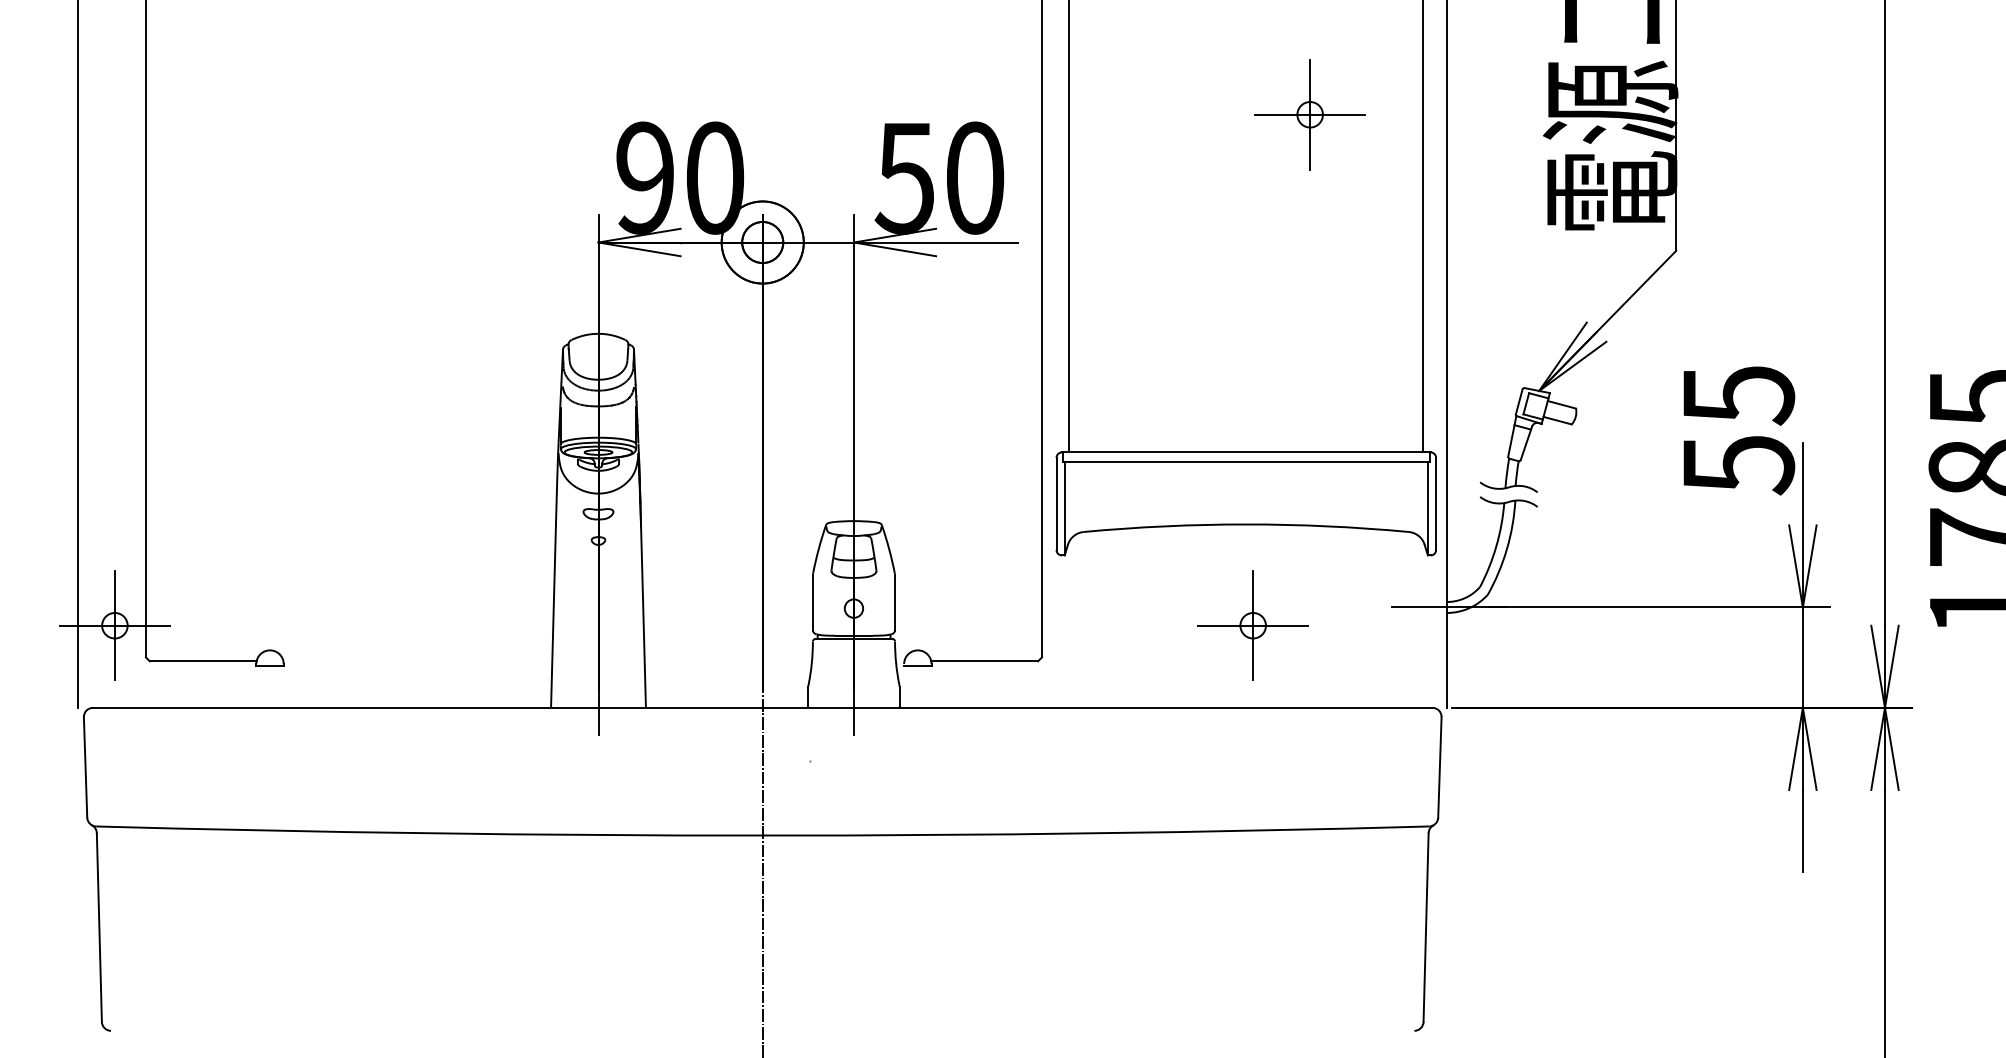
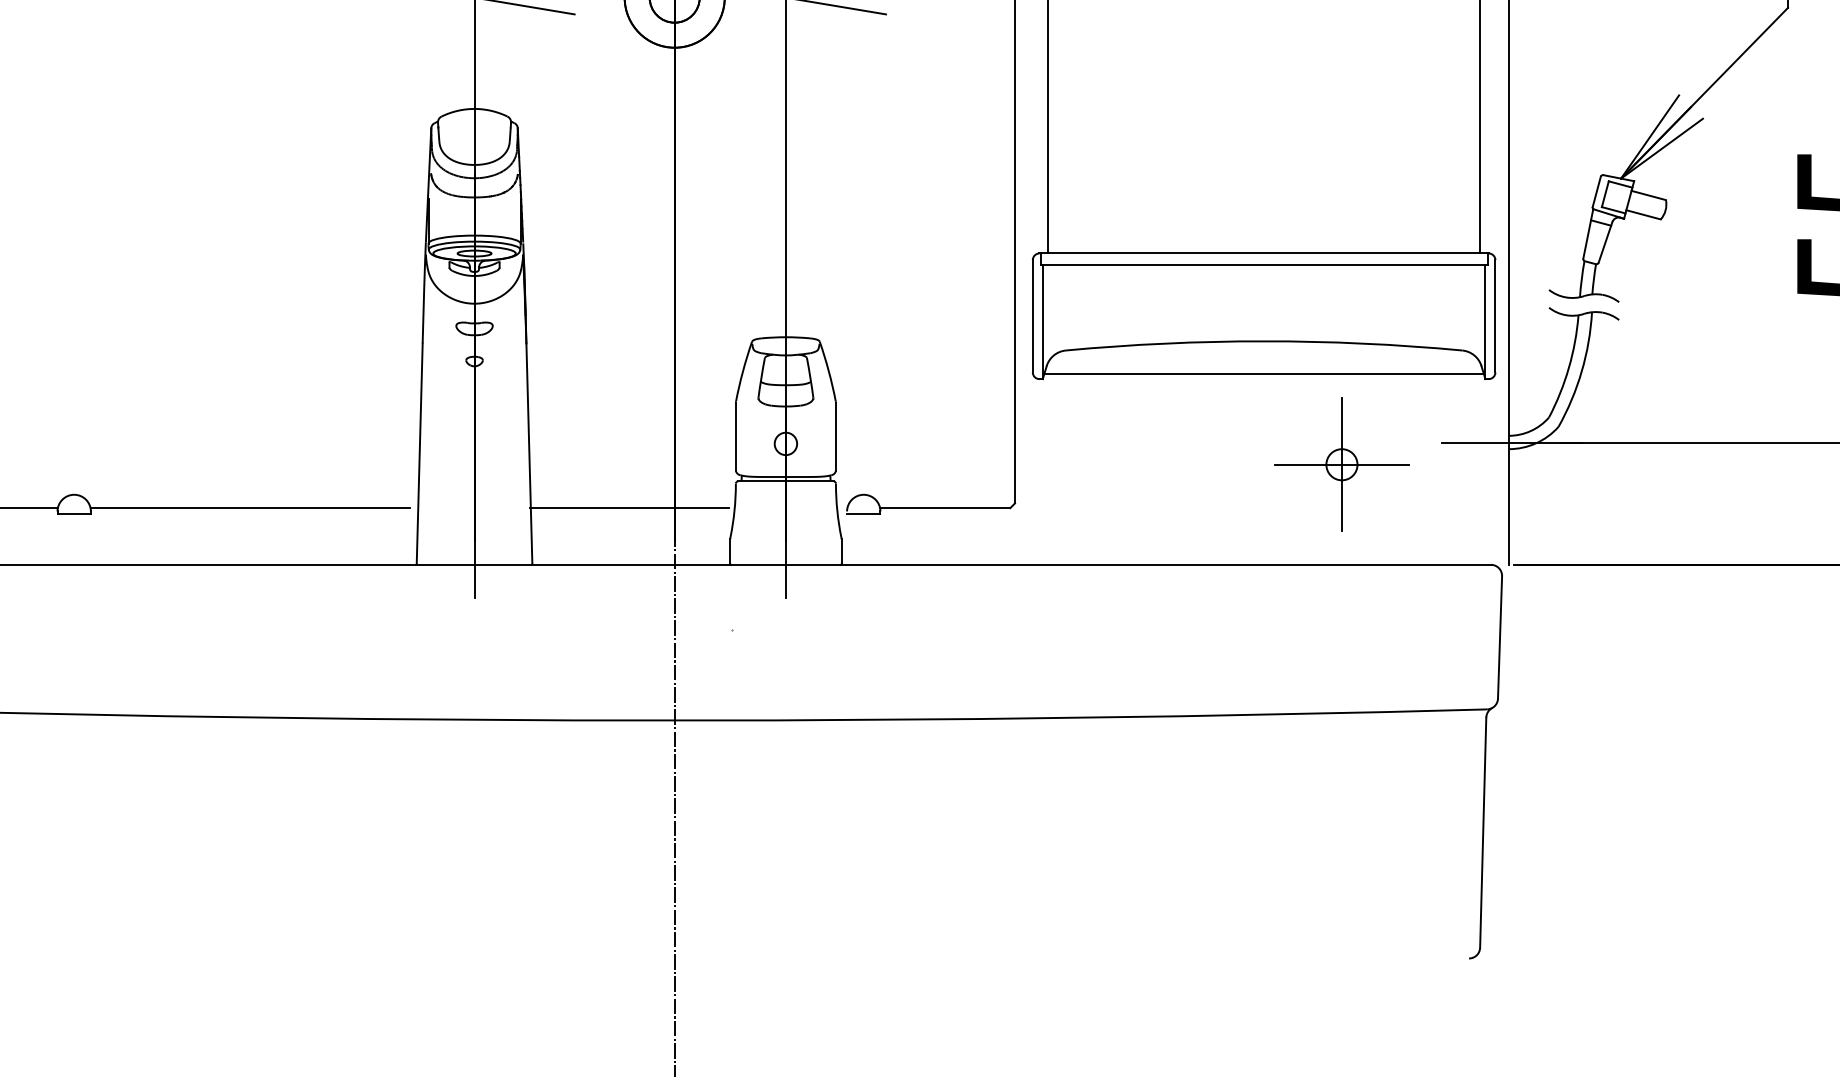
line: (1245, 551) -> (1263, 374), added
part: (1252, 625) -> (1341, 464), moved
line: (414, 661) -> (250, 508), added
line: (725, 661) -> (629, 508), added

